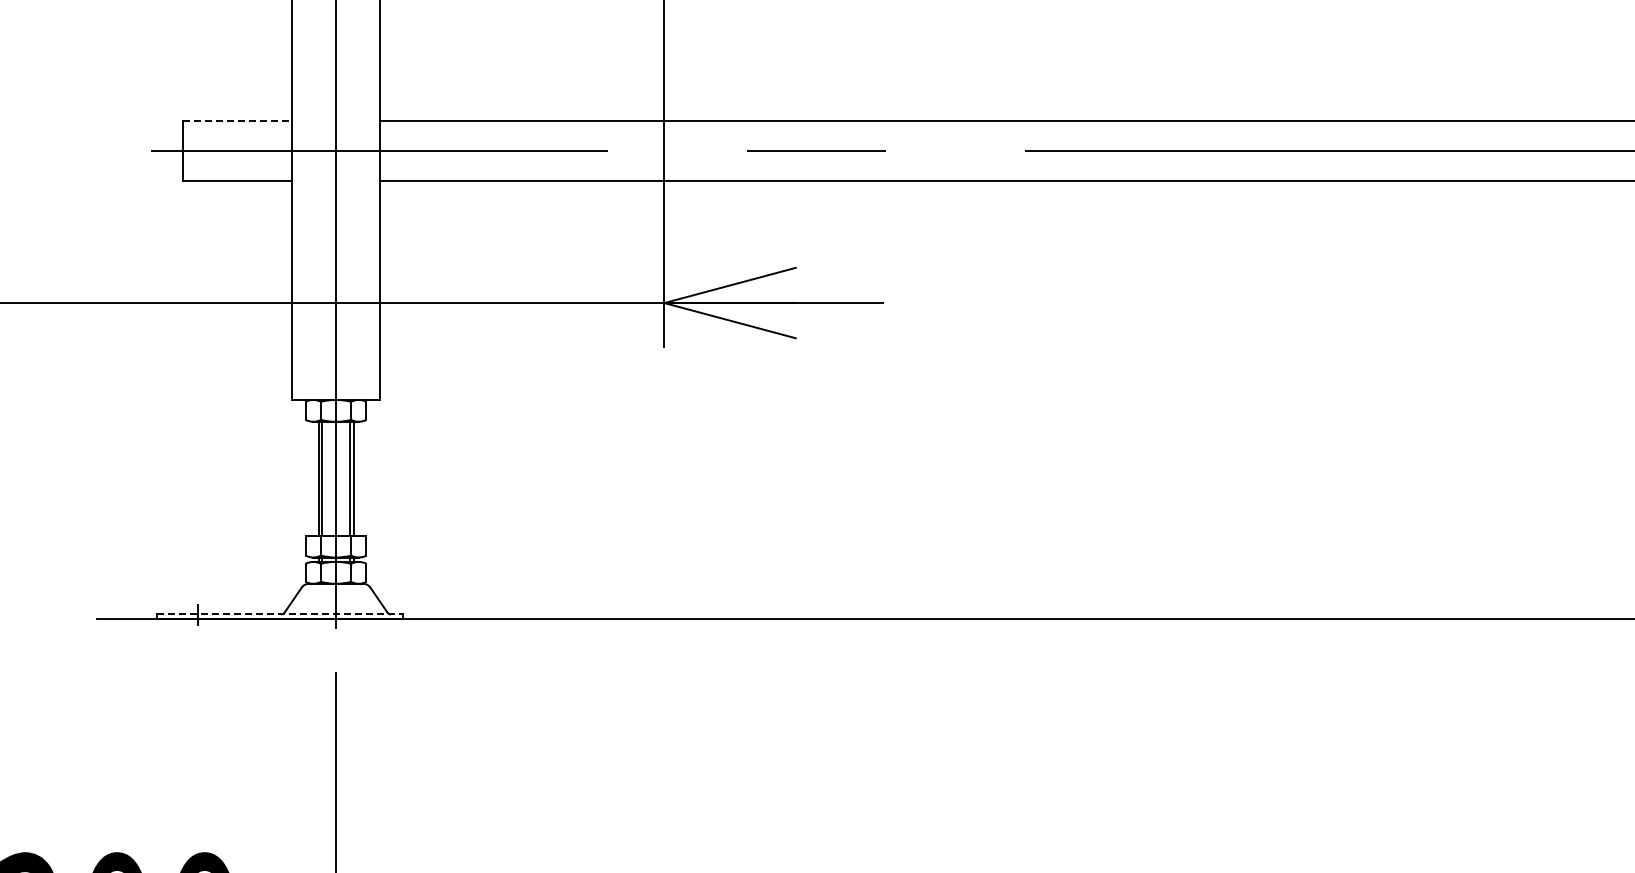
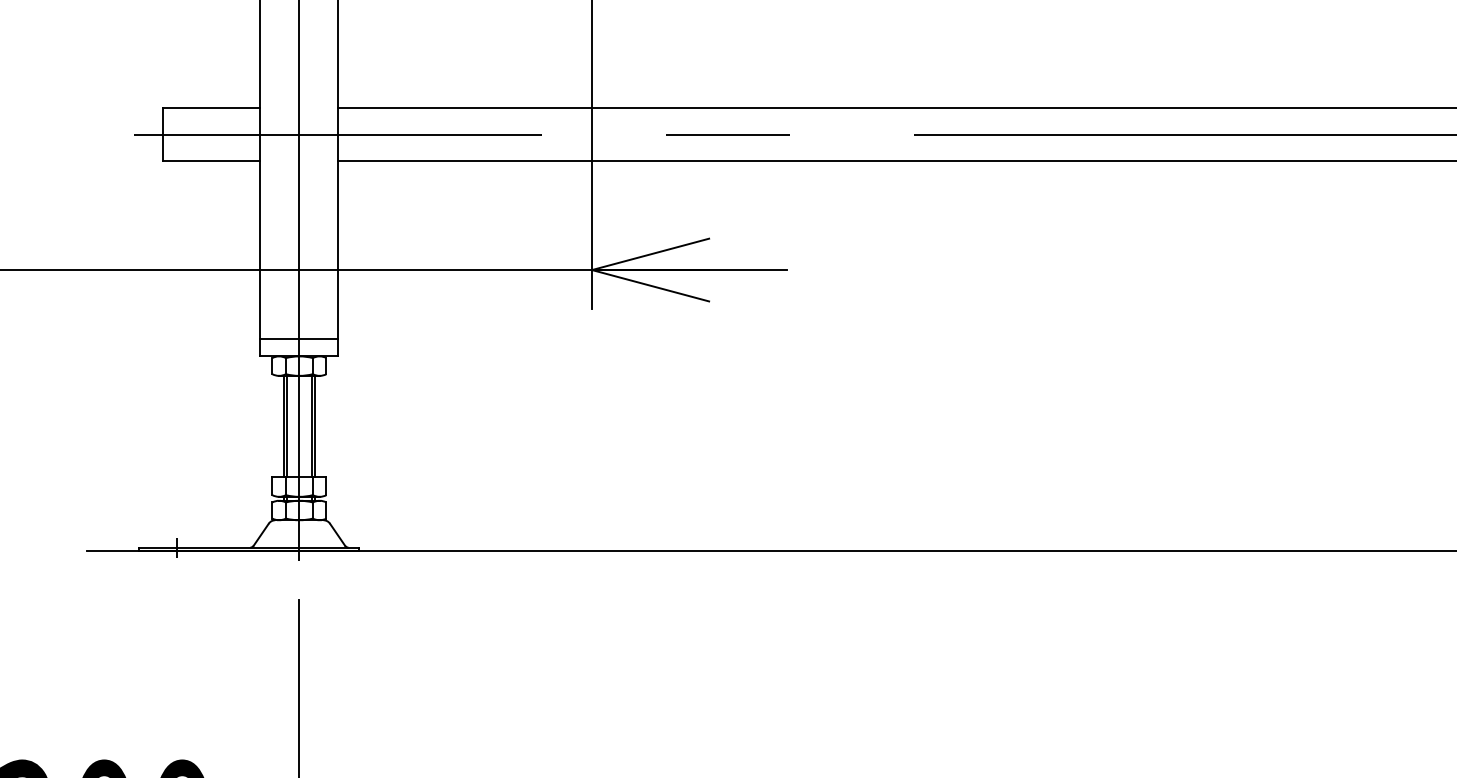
line: (237, 121) -> (211, 108), dashed -> solid
line: (335, 380) -> (298, 339), added
line: (280, 614) -> (249, 547), dashed -> solid

